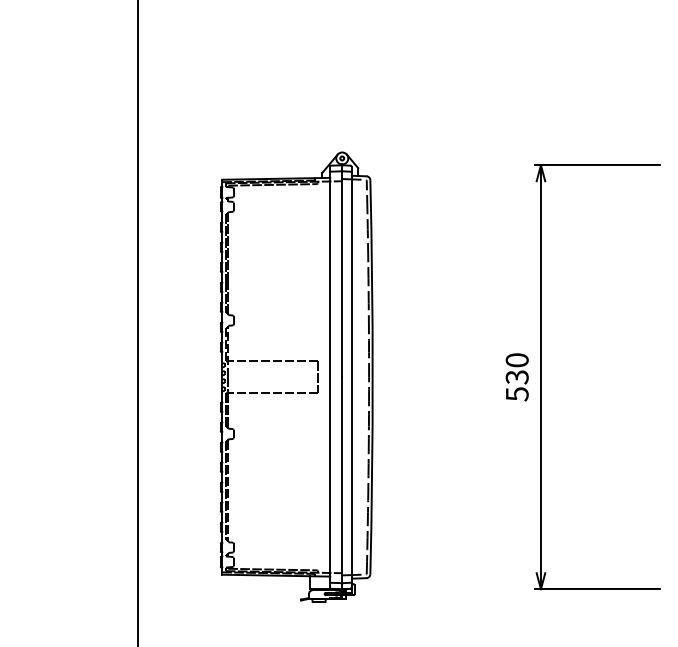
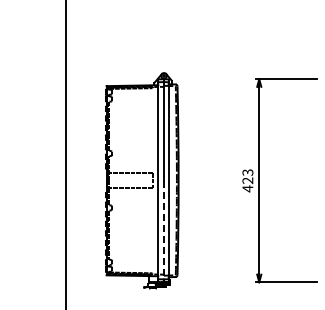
text: (516, 376) -> (247, 180), 530 -> 423
line: (343, 485) -> (164, 232), solid -> dashed

